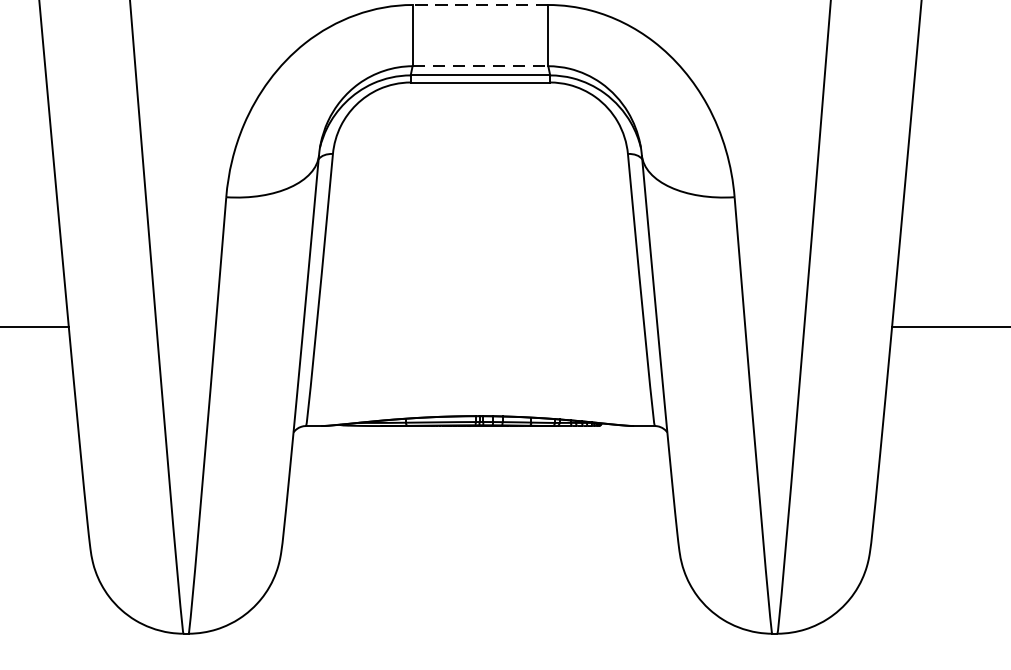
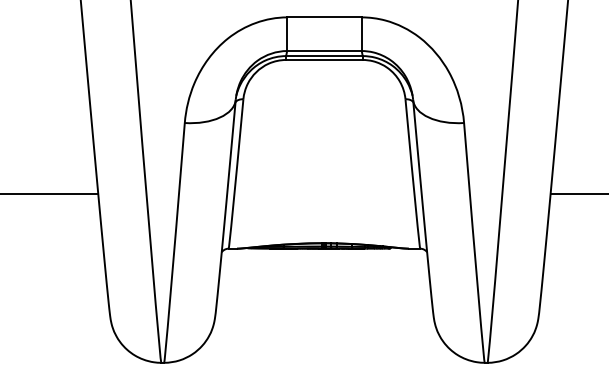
line: (478, 5) -> (323, 17), dashed -> solid
line: (480, 67) -> (324, 51), dashed -> solid

